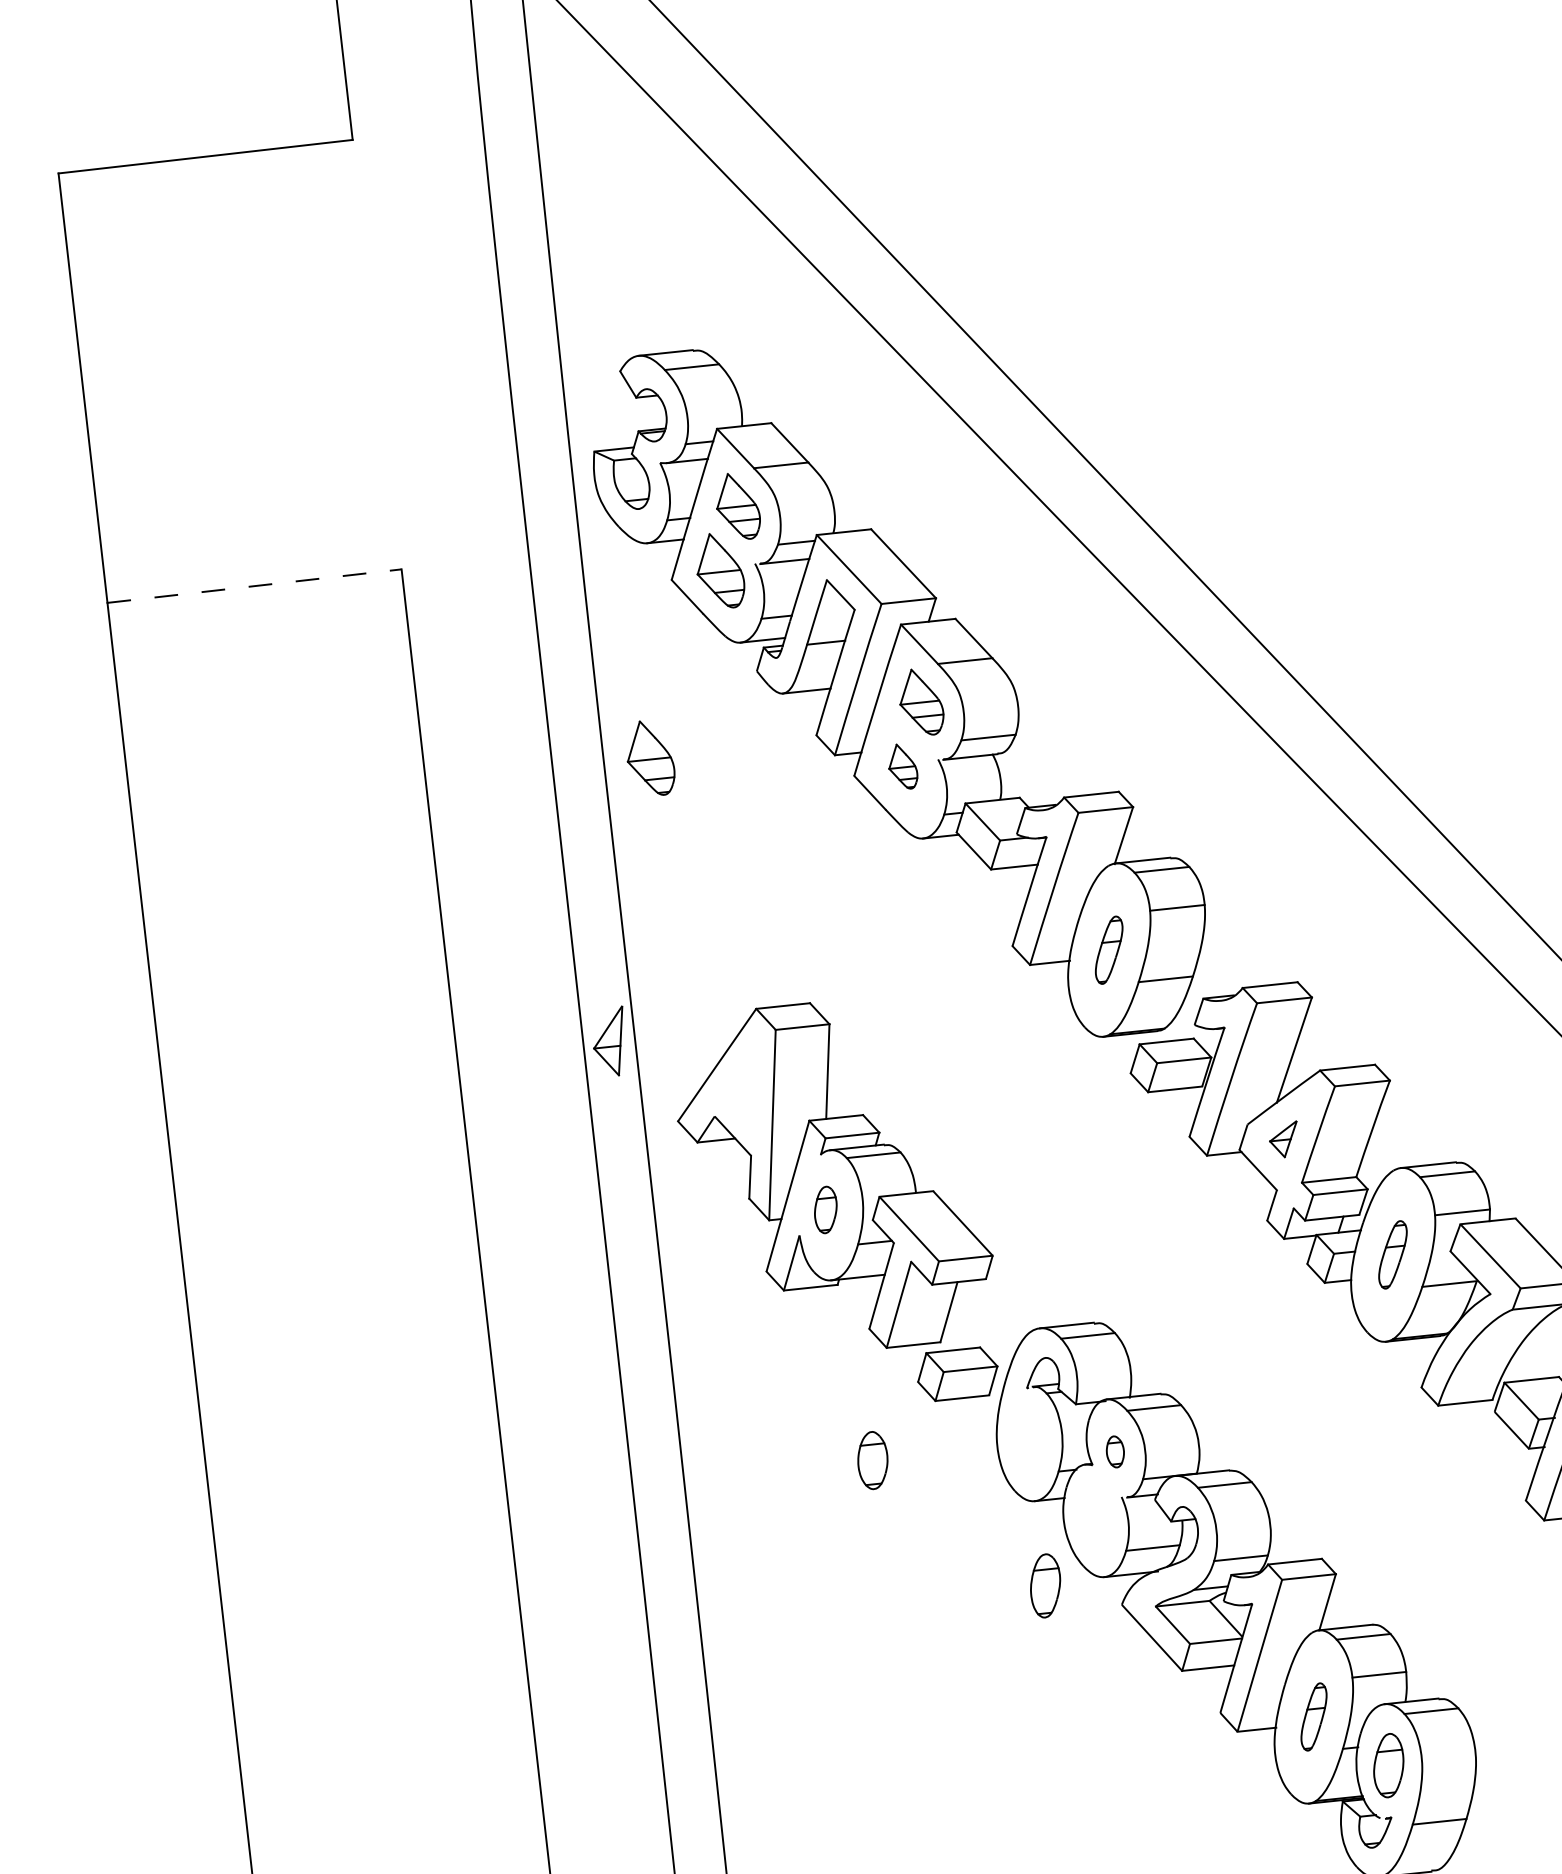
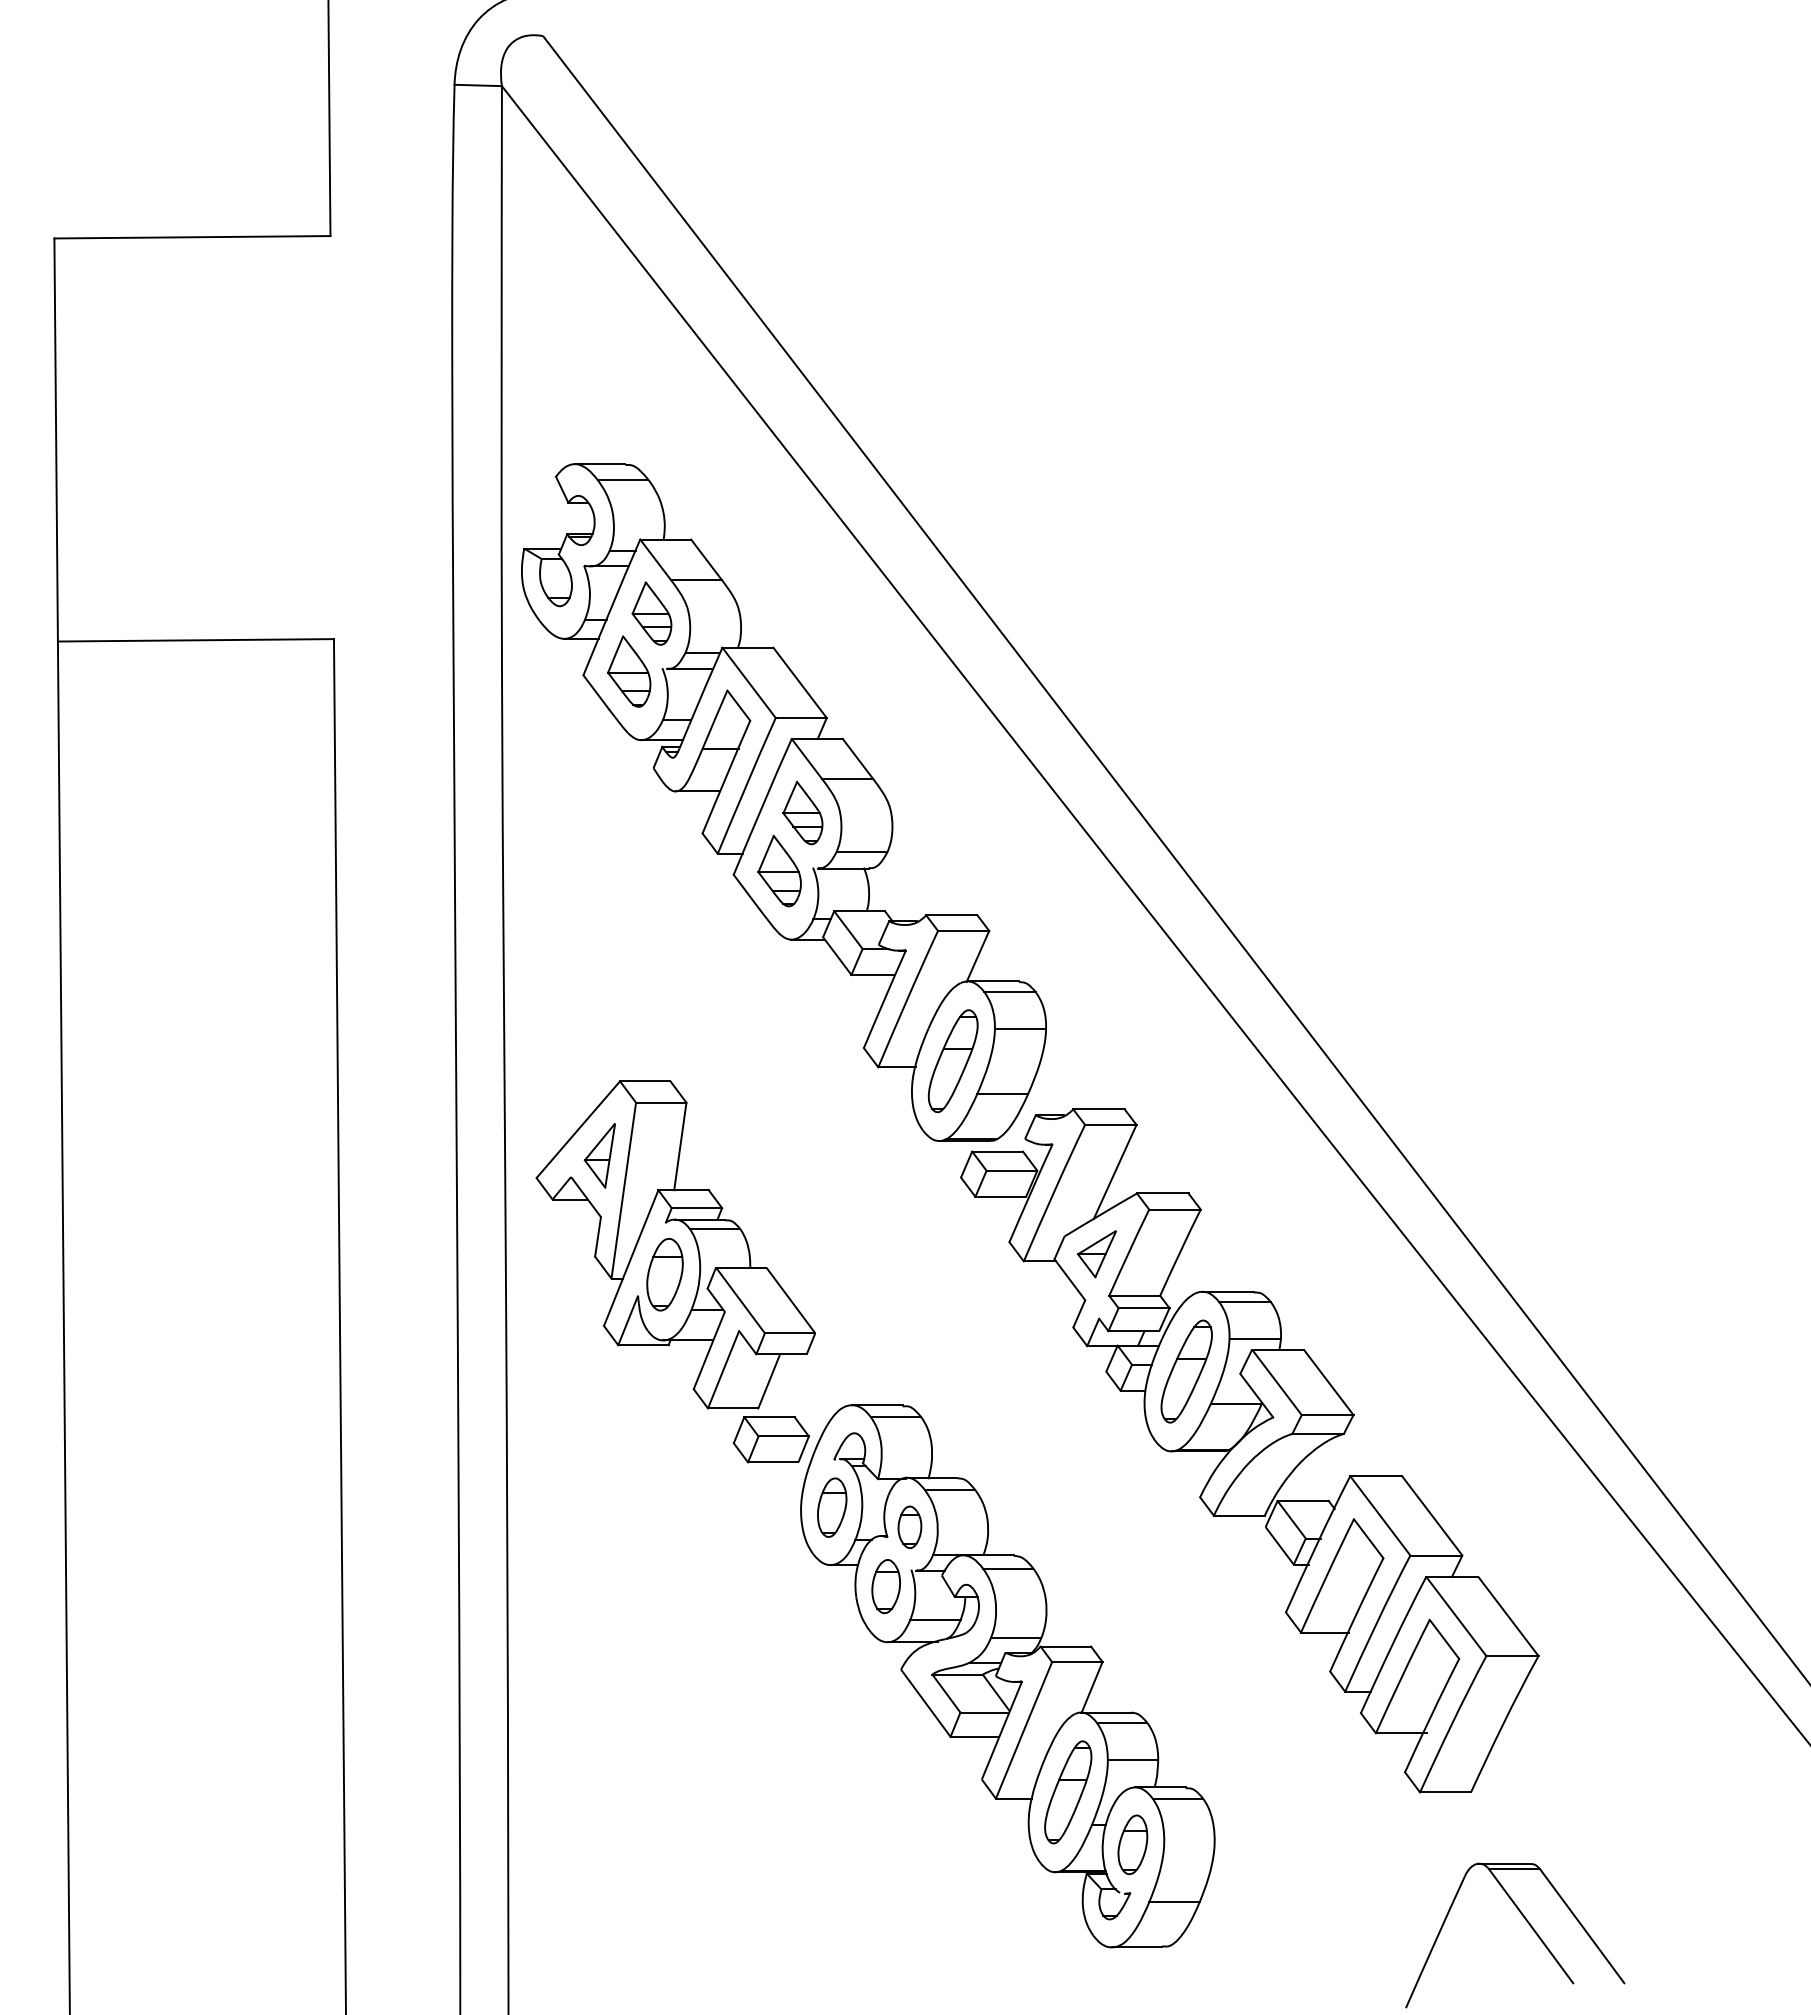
line: (255, 586) -> (196, 640), dashed -> solid
part: (650, 758) -> (546, 838), removed
part: (902, 766) -> (779, 870), size x1.67
part: (1108, 950) -> (952, 1061), size x1.67
part: (609, 1041) -> (599, 1155), moved
part: (1283, 1140) -> (1096, 1254), size x1.43
part: (825, 1209) -> (664, 1274), size x1.67
part: (1392, 1254) -> (1186, 1371), size x1.67
part: (1114, 1451) -> (909, 1526), size x1.43
part: (872, 1460) -> (885, 1586), moved
part: (1045, 1585) -> (832, 1507), moved
part: (1314, 1717) -> (1068, 1792), size x1.67

